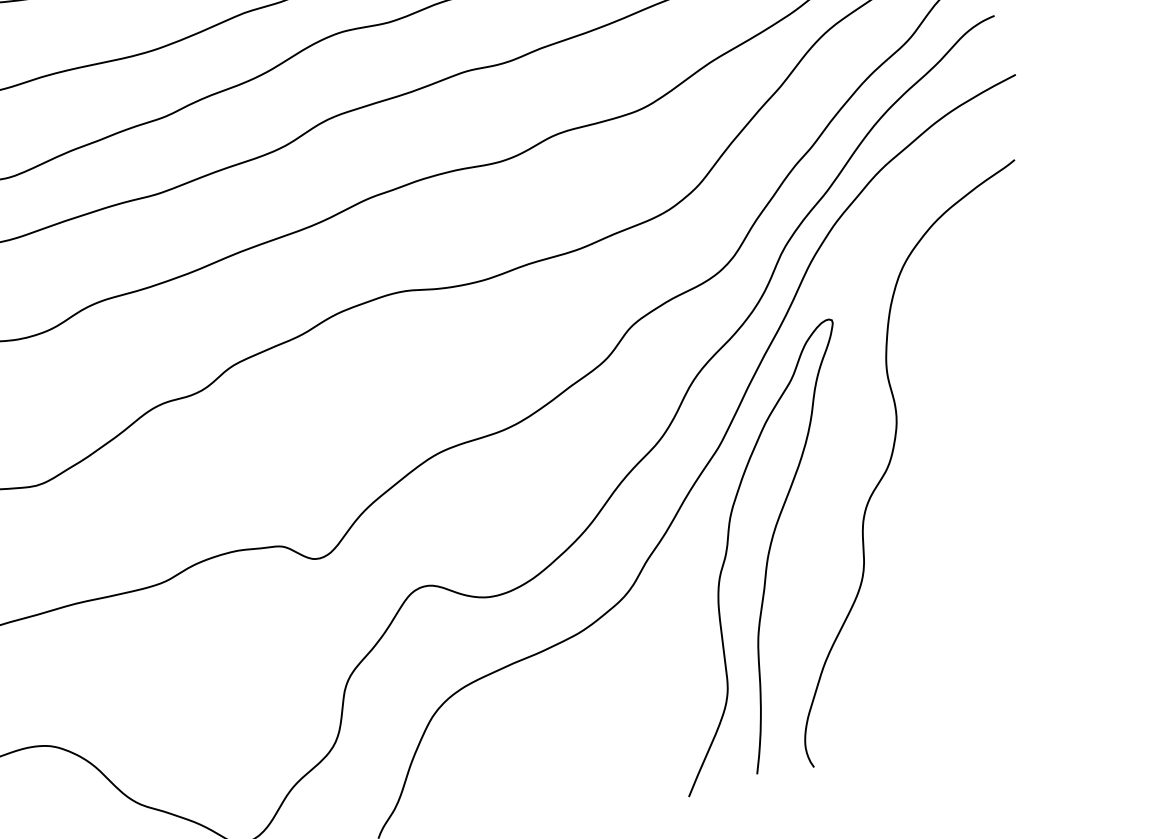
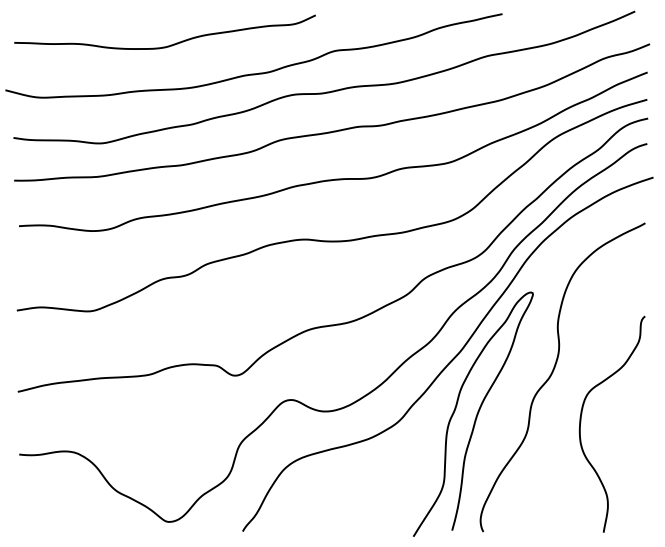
curve: (958, 539) -> (581, 422), added

